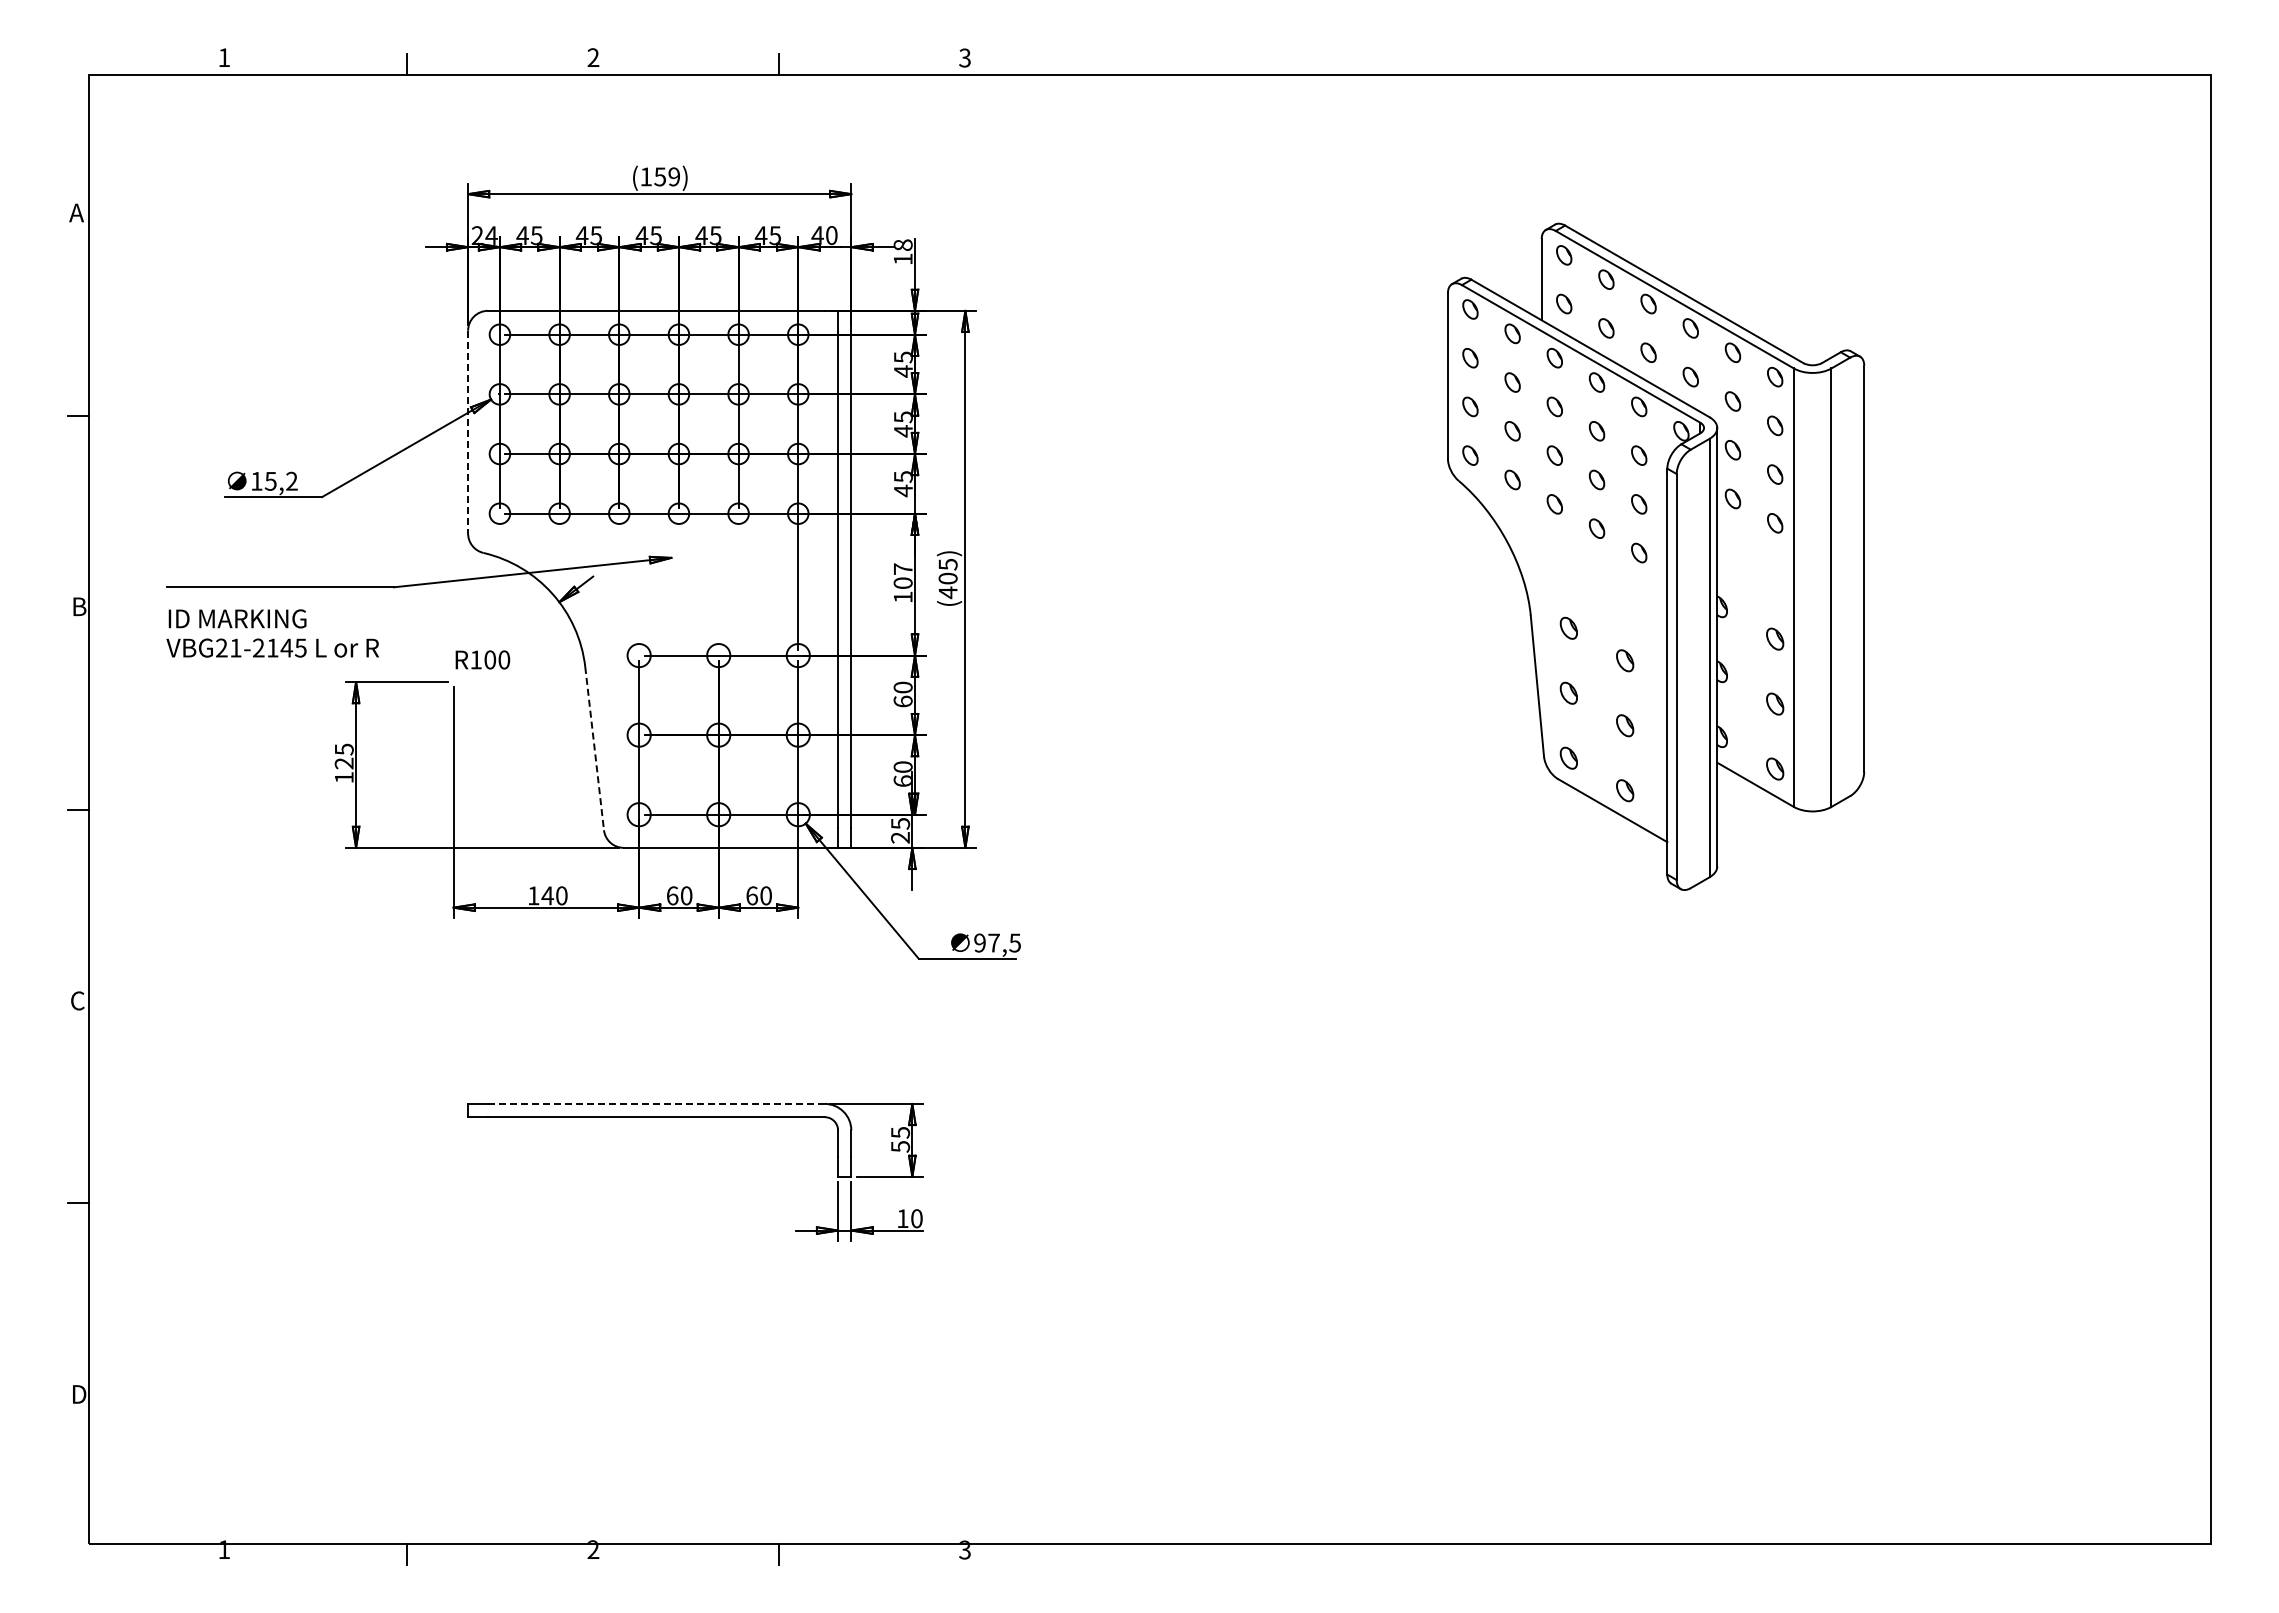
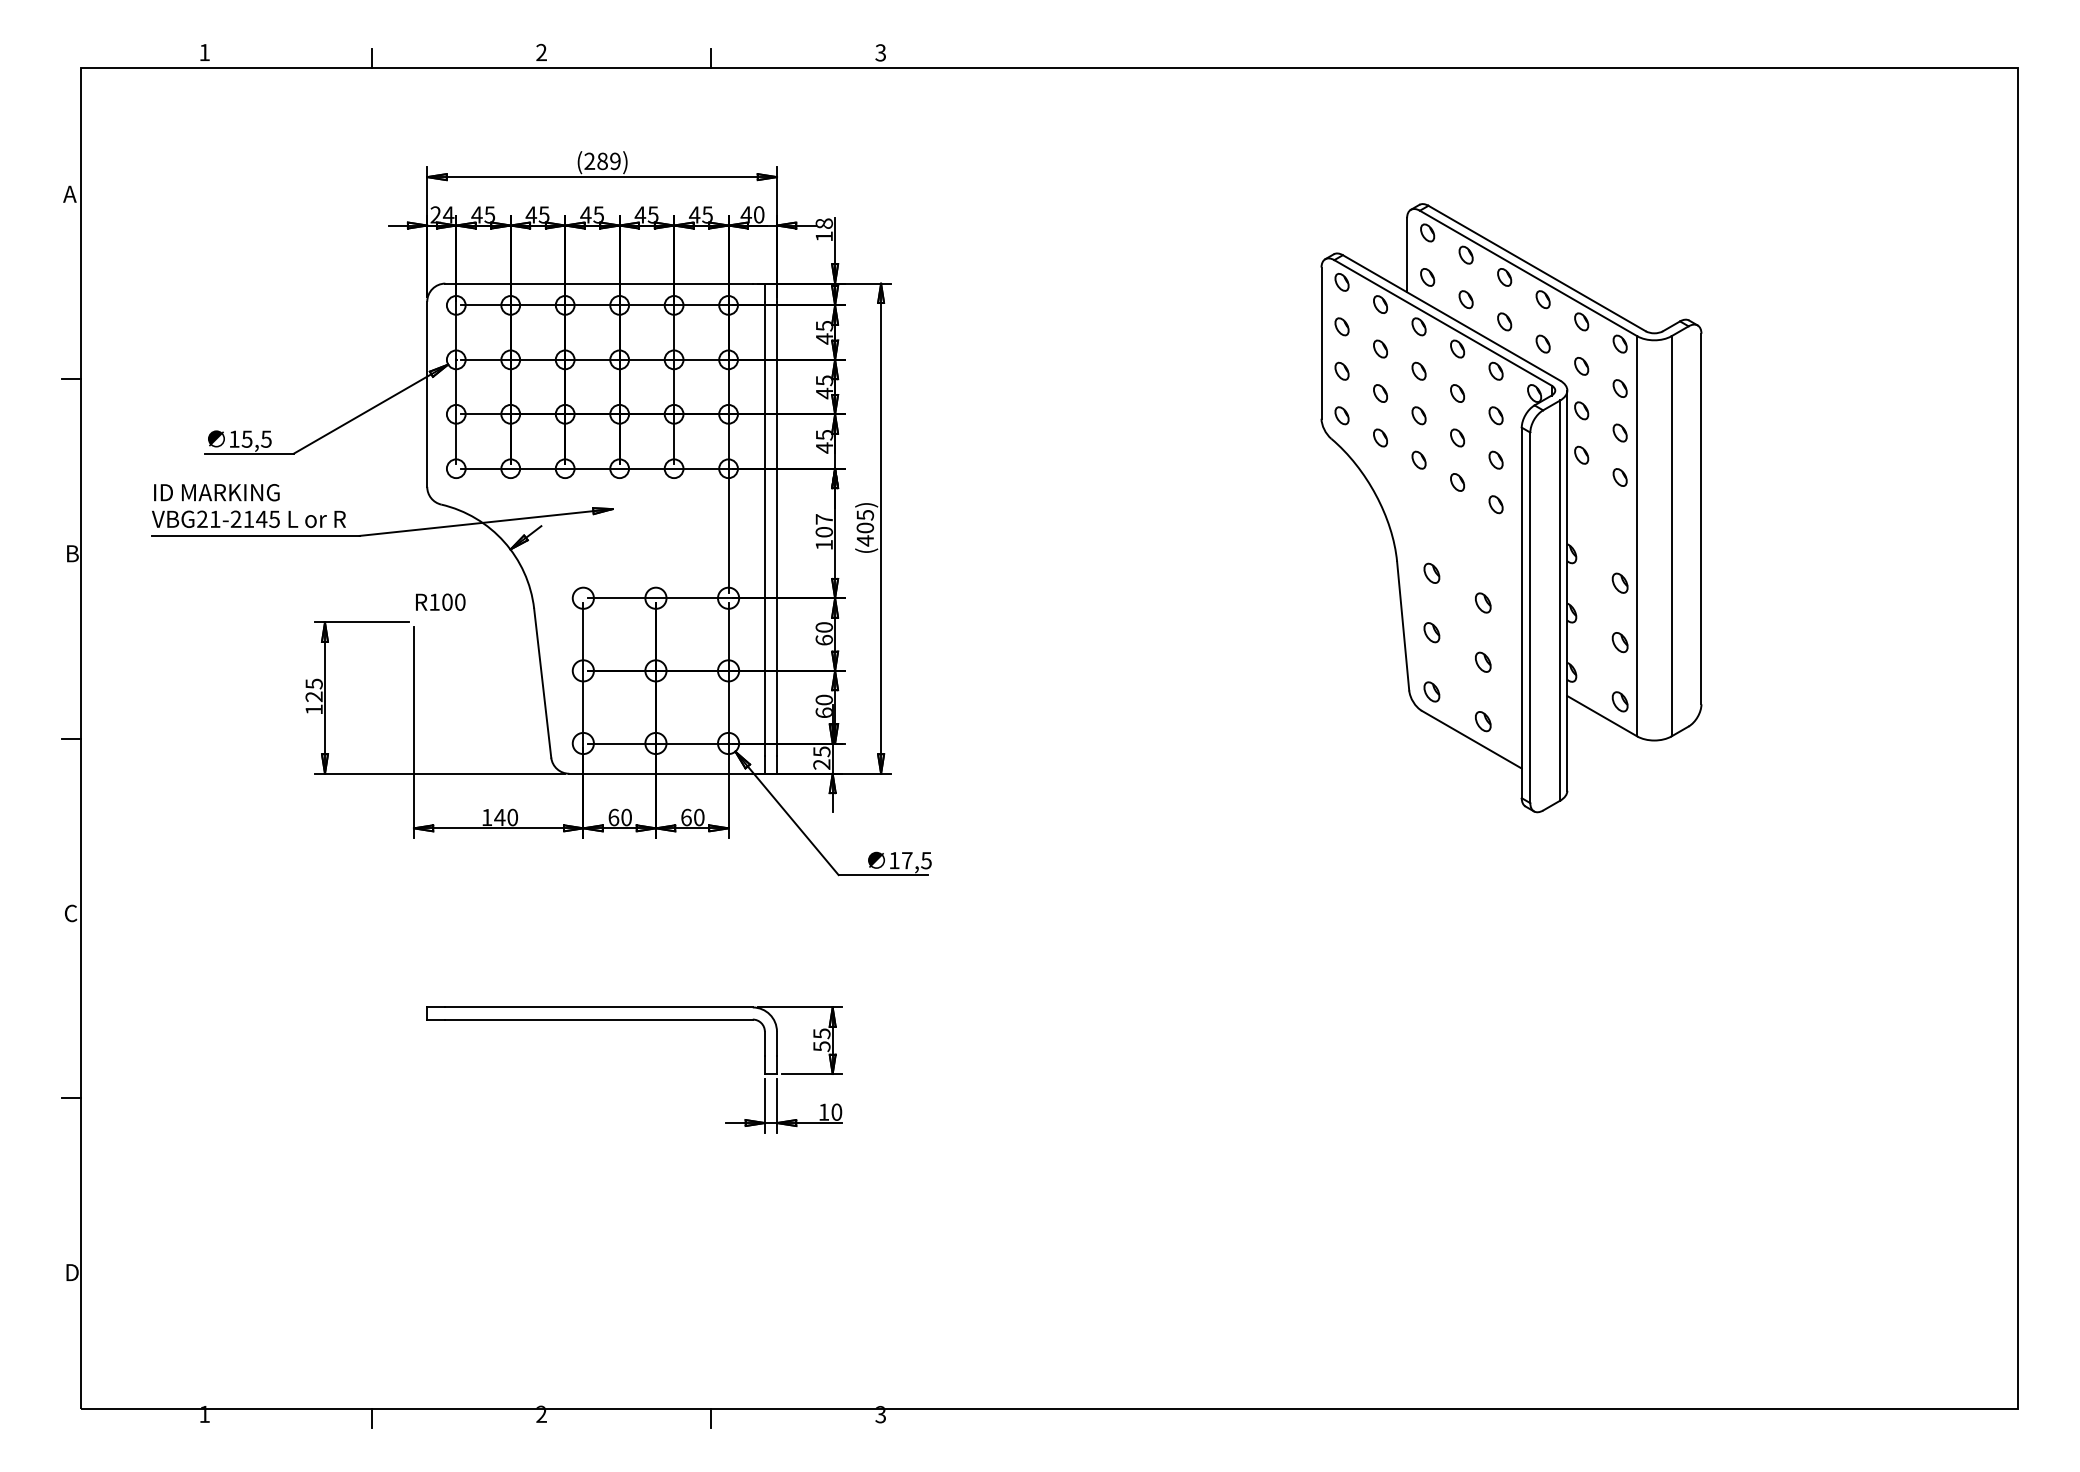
text: (653, 176) -> (596, 160), (159) -> (289)
line: (468, 432) -> (427, 394), dashed -> solid
text: (291, 480) -> (266, 438), 15,2 -> 15,5
text: (272, 633) -> (248, 505), moved
line: (594, 749) -> (542, 683), dashed -> solid
text: (979, 942) -> (893, 860), 97,5 -> 17,5
line: (655, 1103) -> (598, 1007), dashed -> solid

